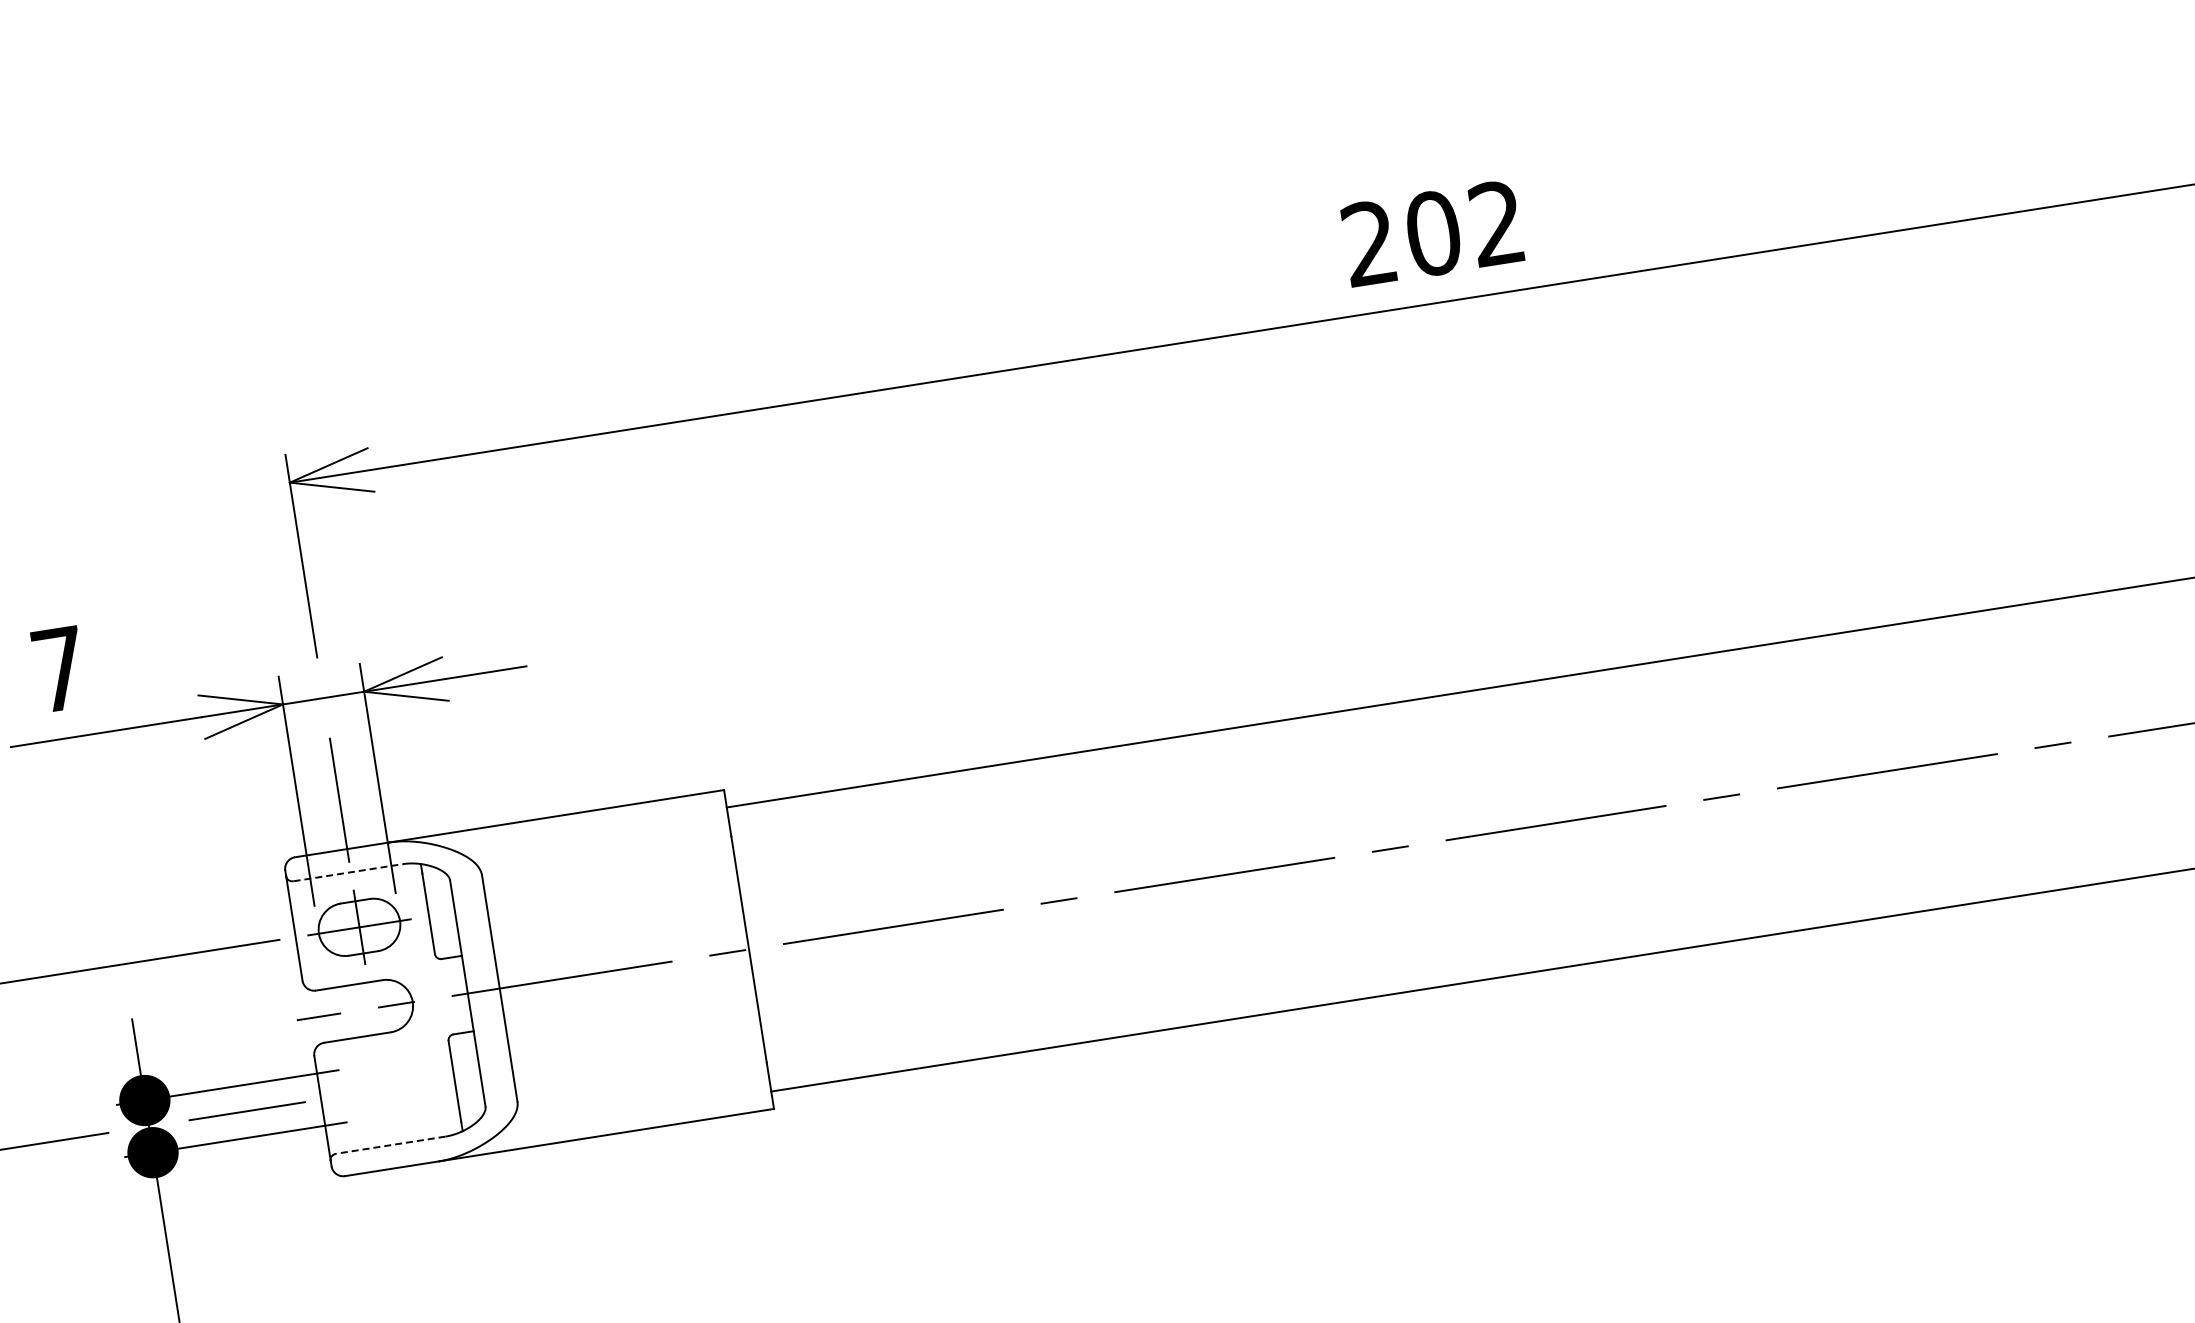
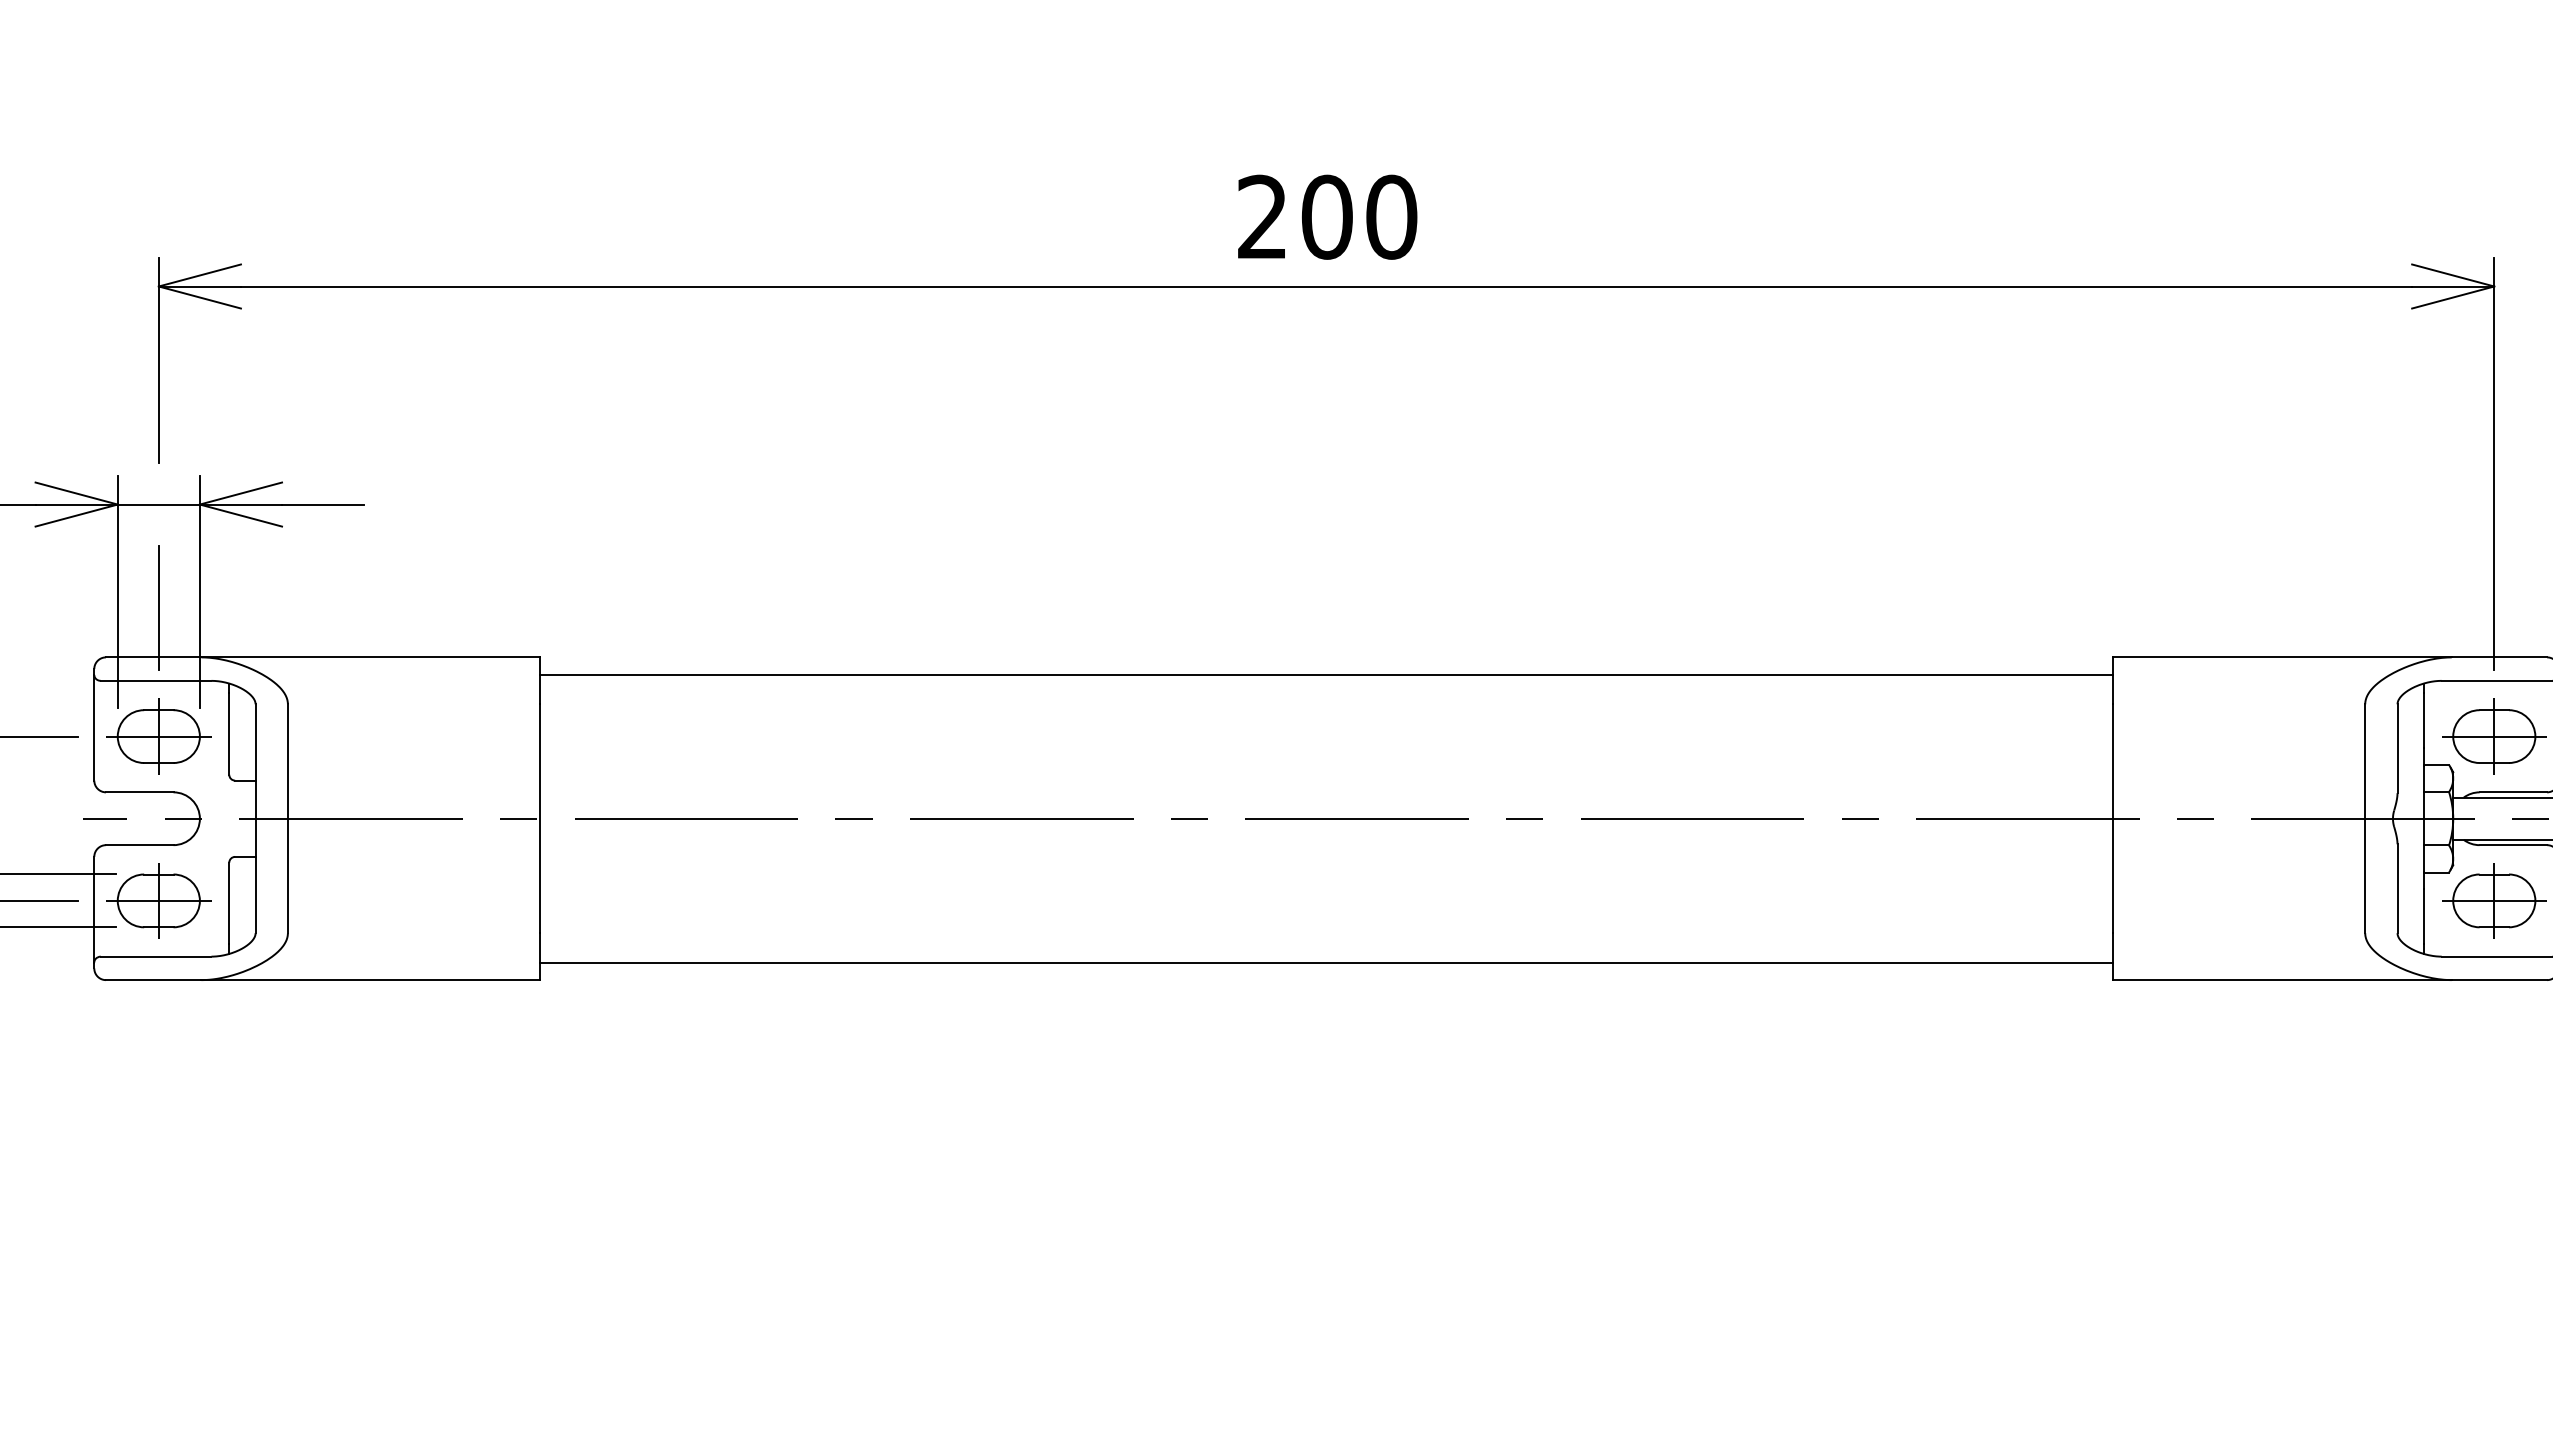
text: (1496, 222) -> (1391, 216), 202 -> 200
line: (348, 872) -> (156, 680), dashed -> solid
part: (384, 1089) -> (158, 900), added
line: (390, 1145) -> (155, 956), dashed -> solid

